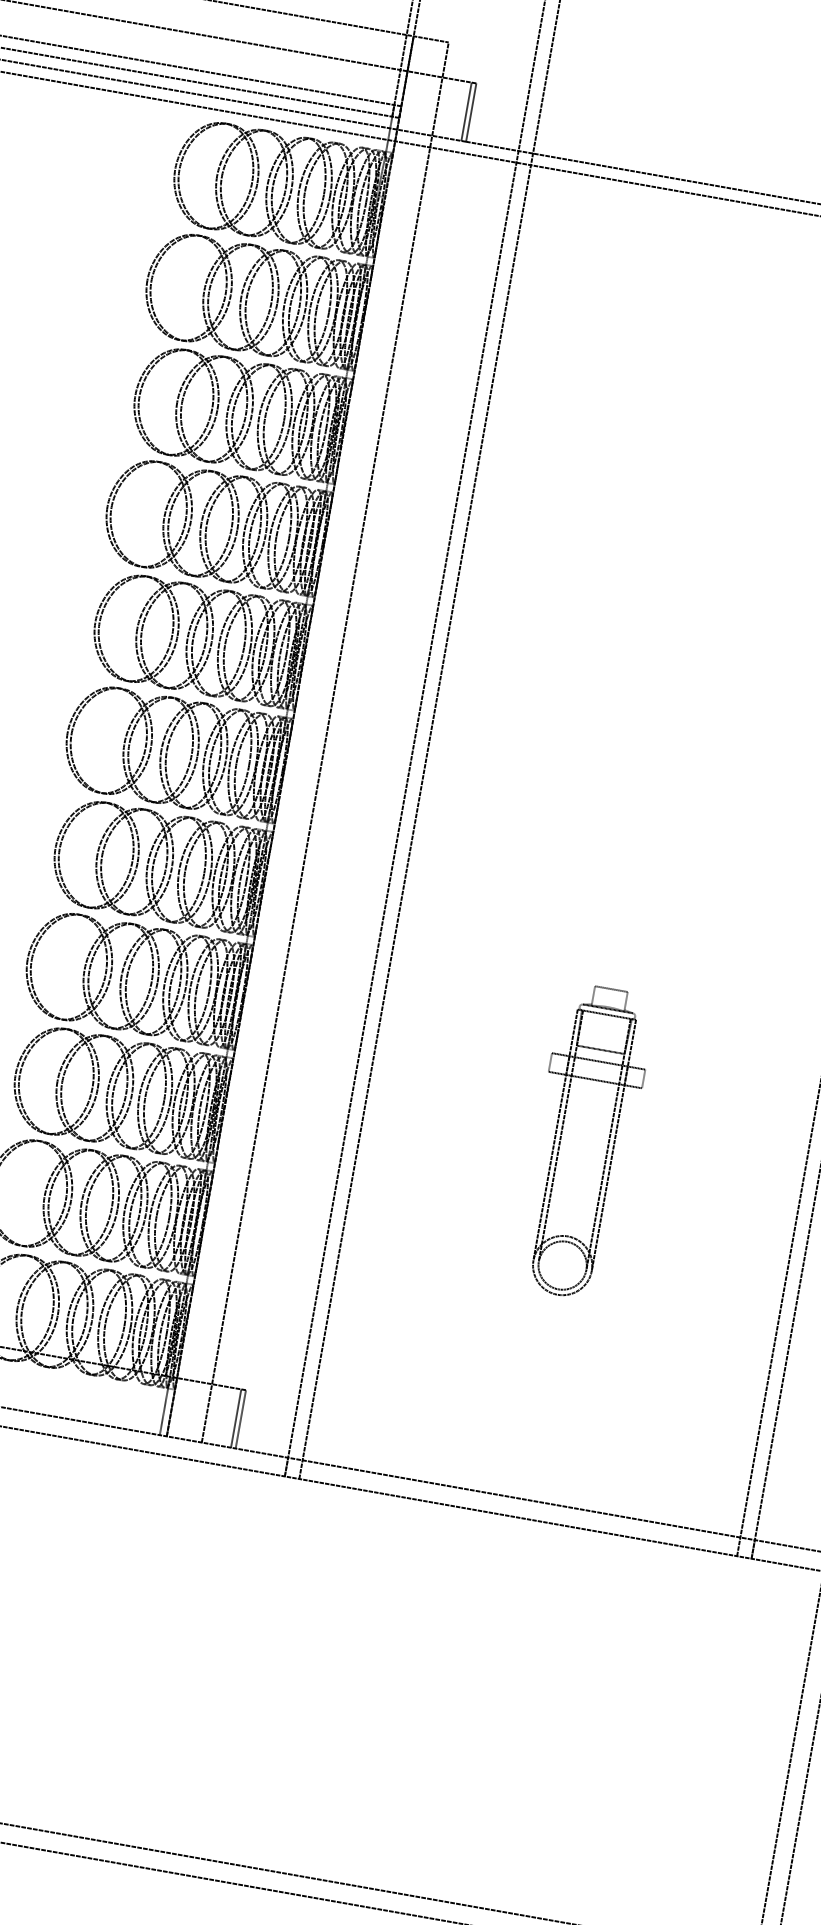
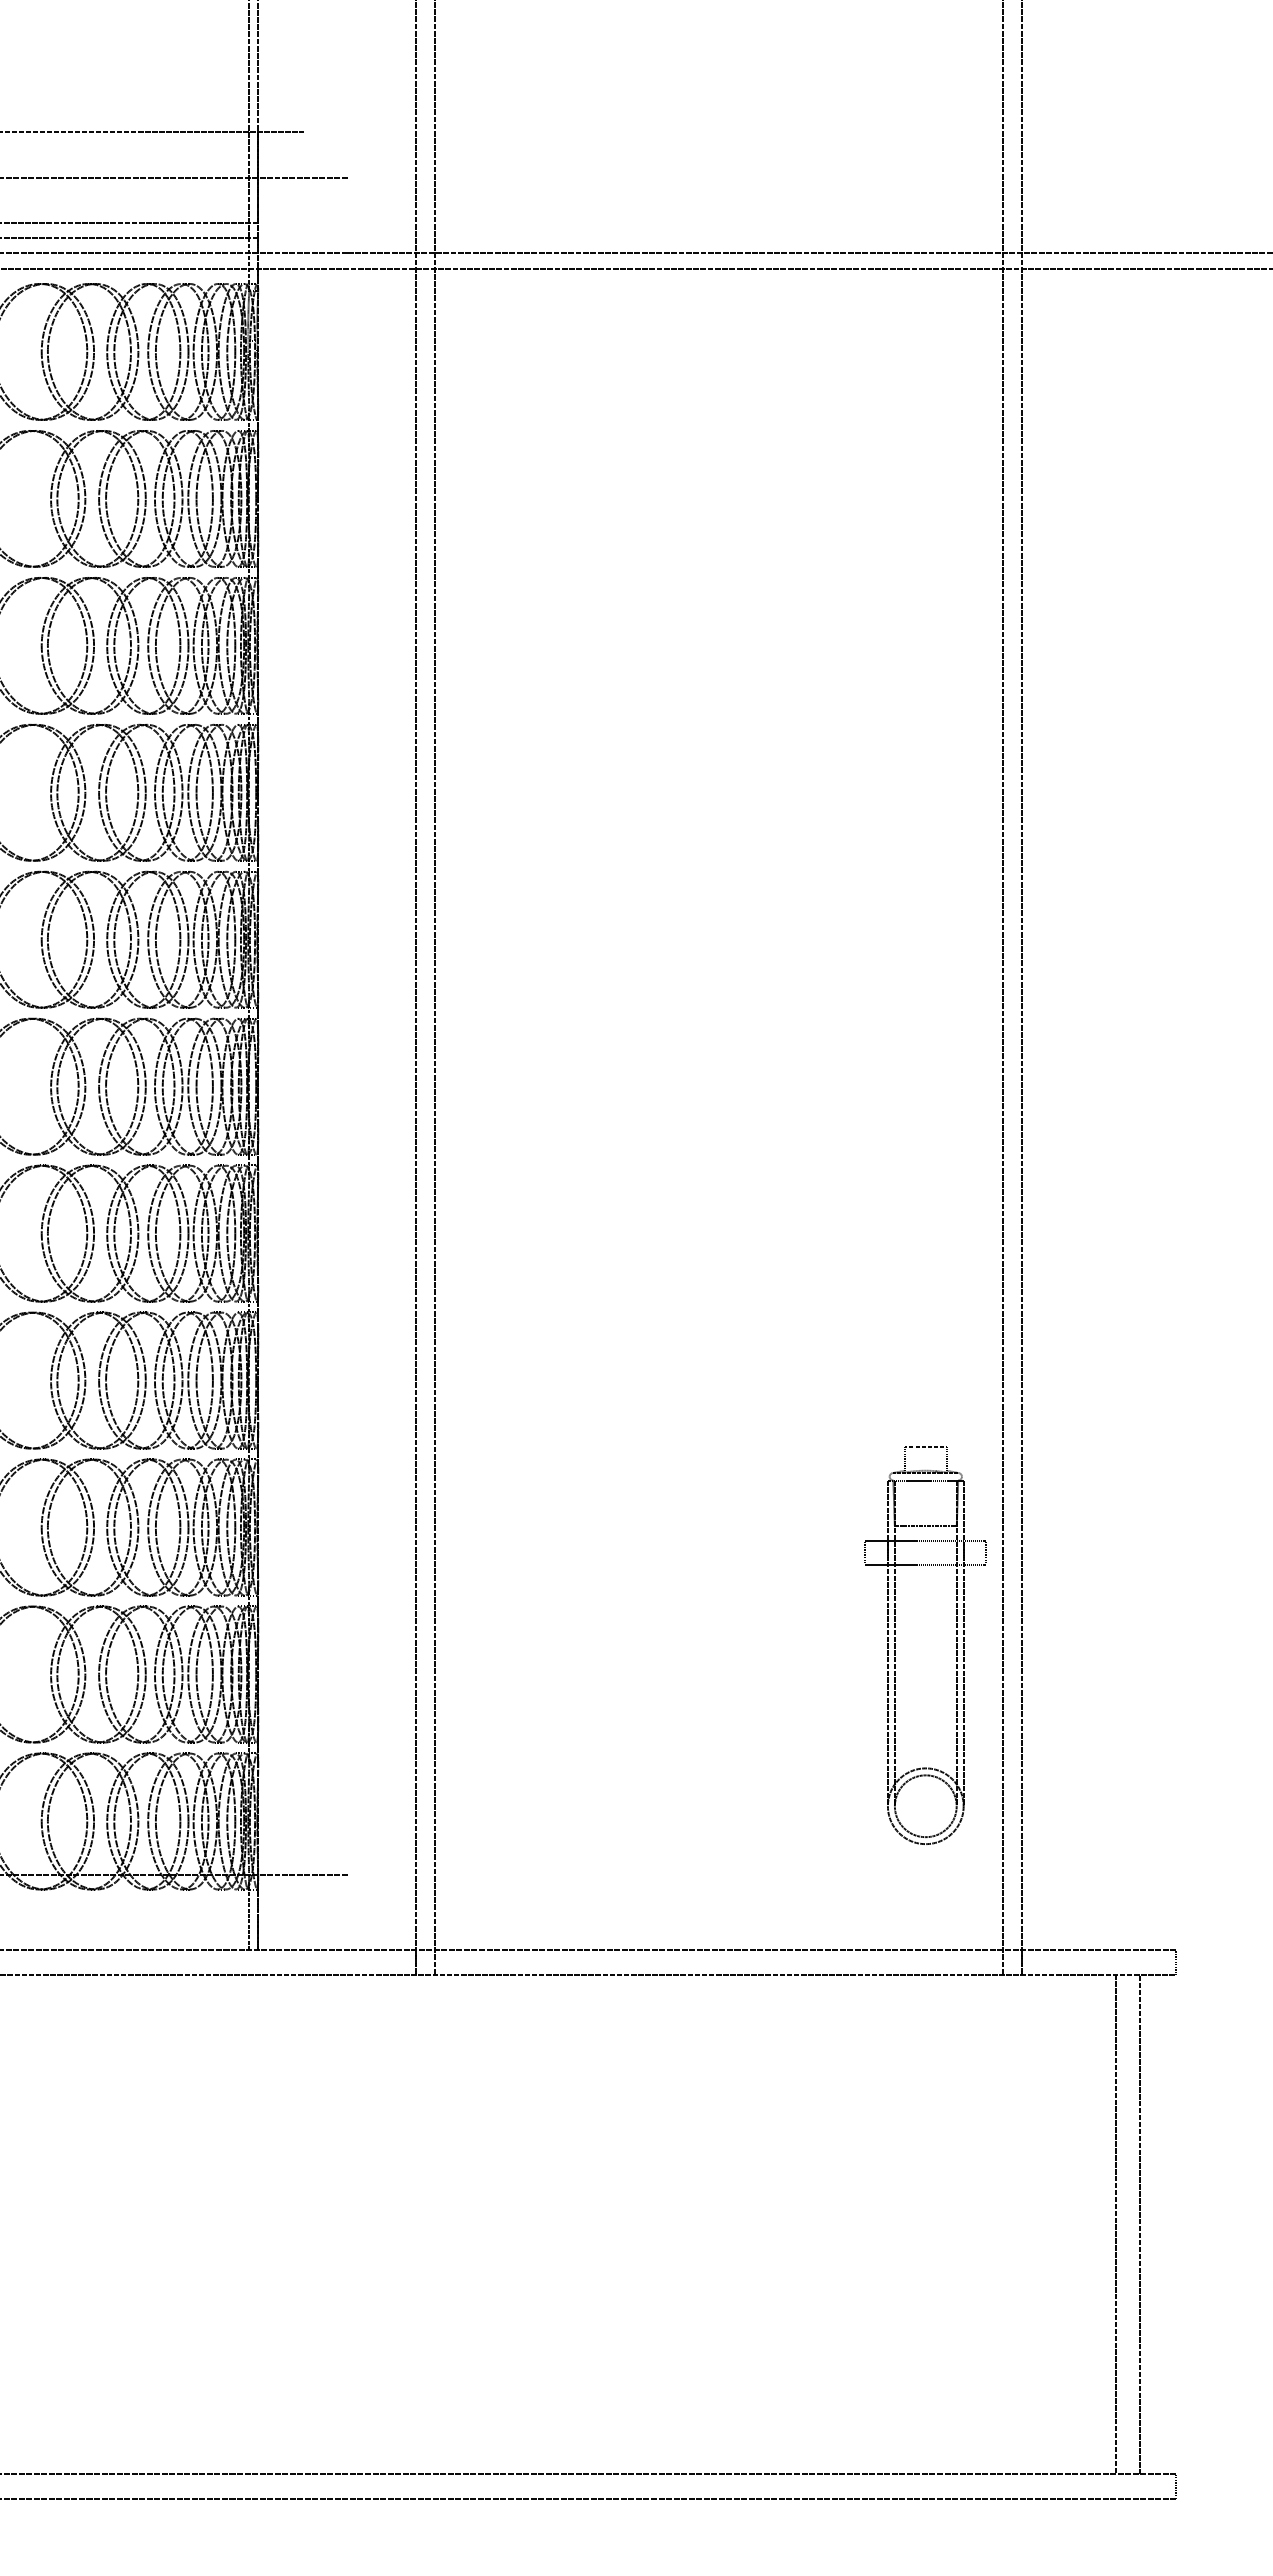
line: (466, 111) -> (341, 215), removed
line: (471, 112) -> (347, 215), removed
line: (325, 742) -> (303, 1041), removed
part: (561, 1137) -> (895, 1645), moved
line: (236, 1418) -> (341, 1912), removed
line: (240, 1419) -> (347, 1912), removed

